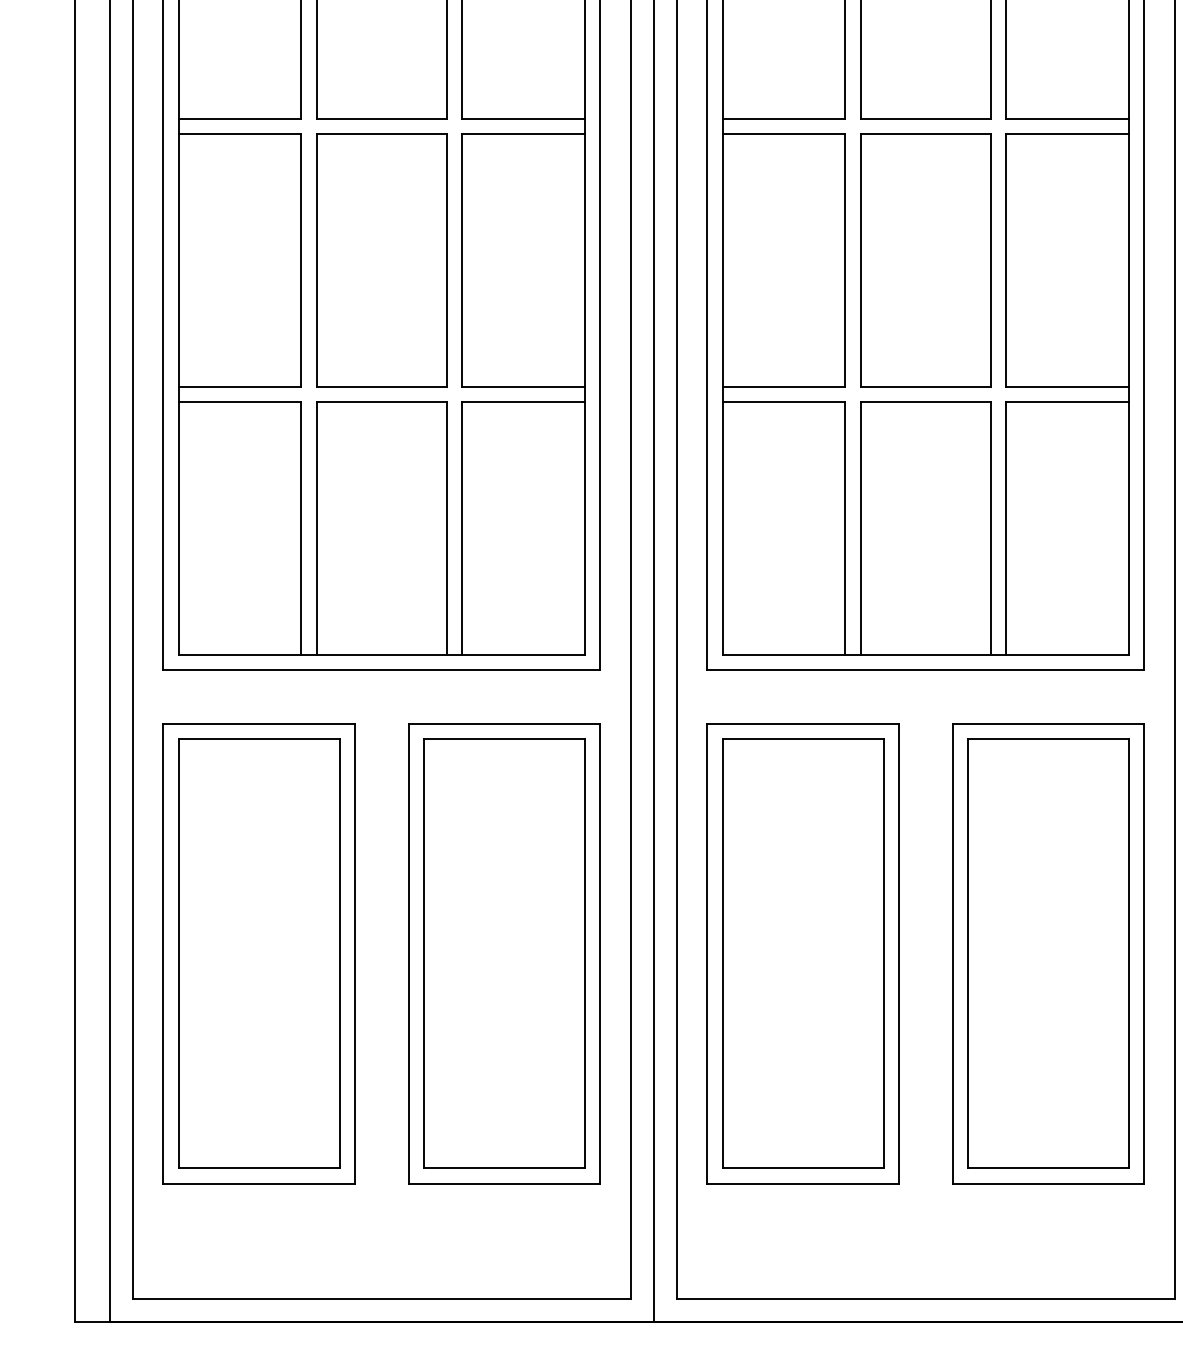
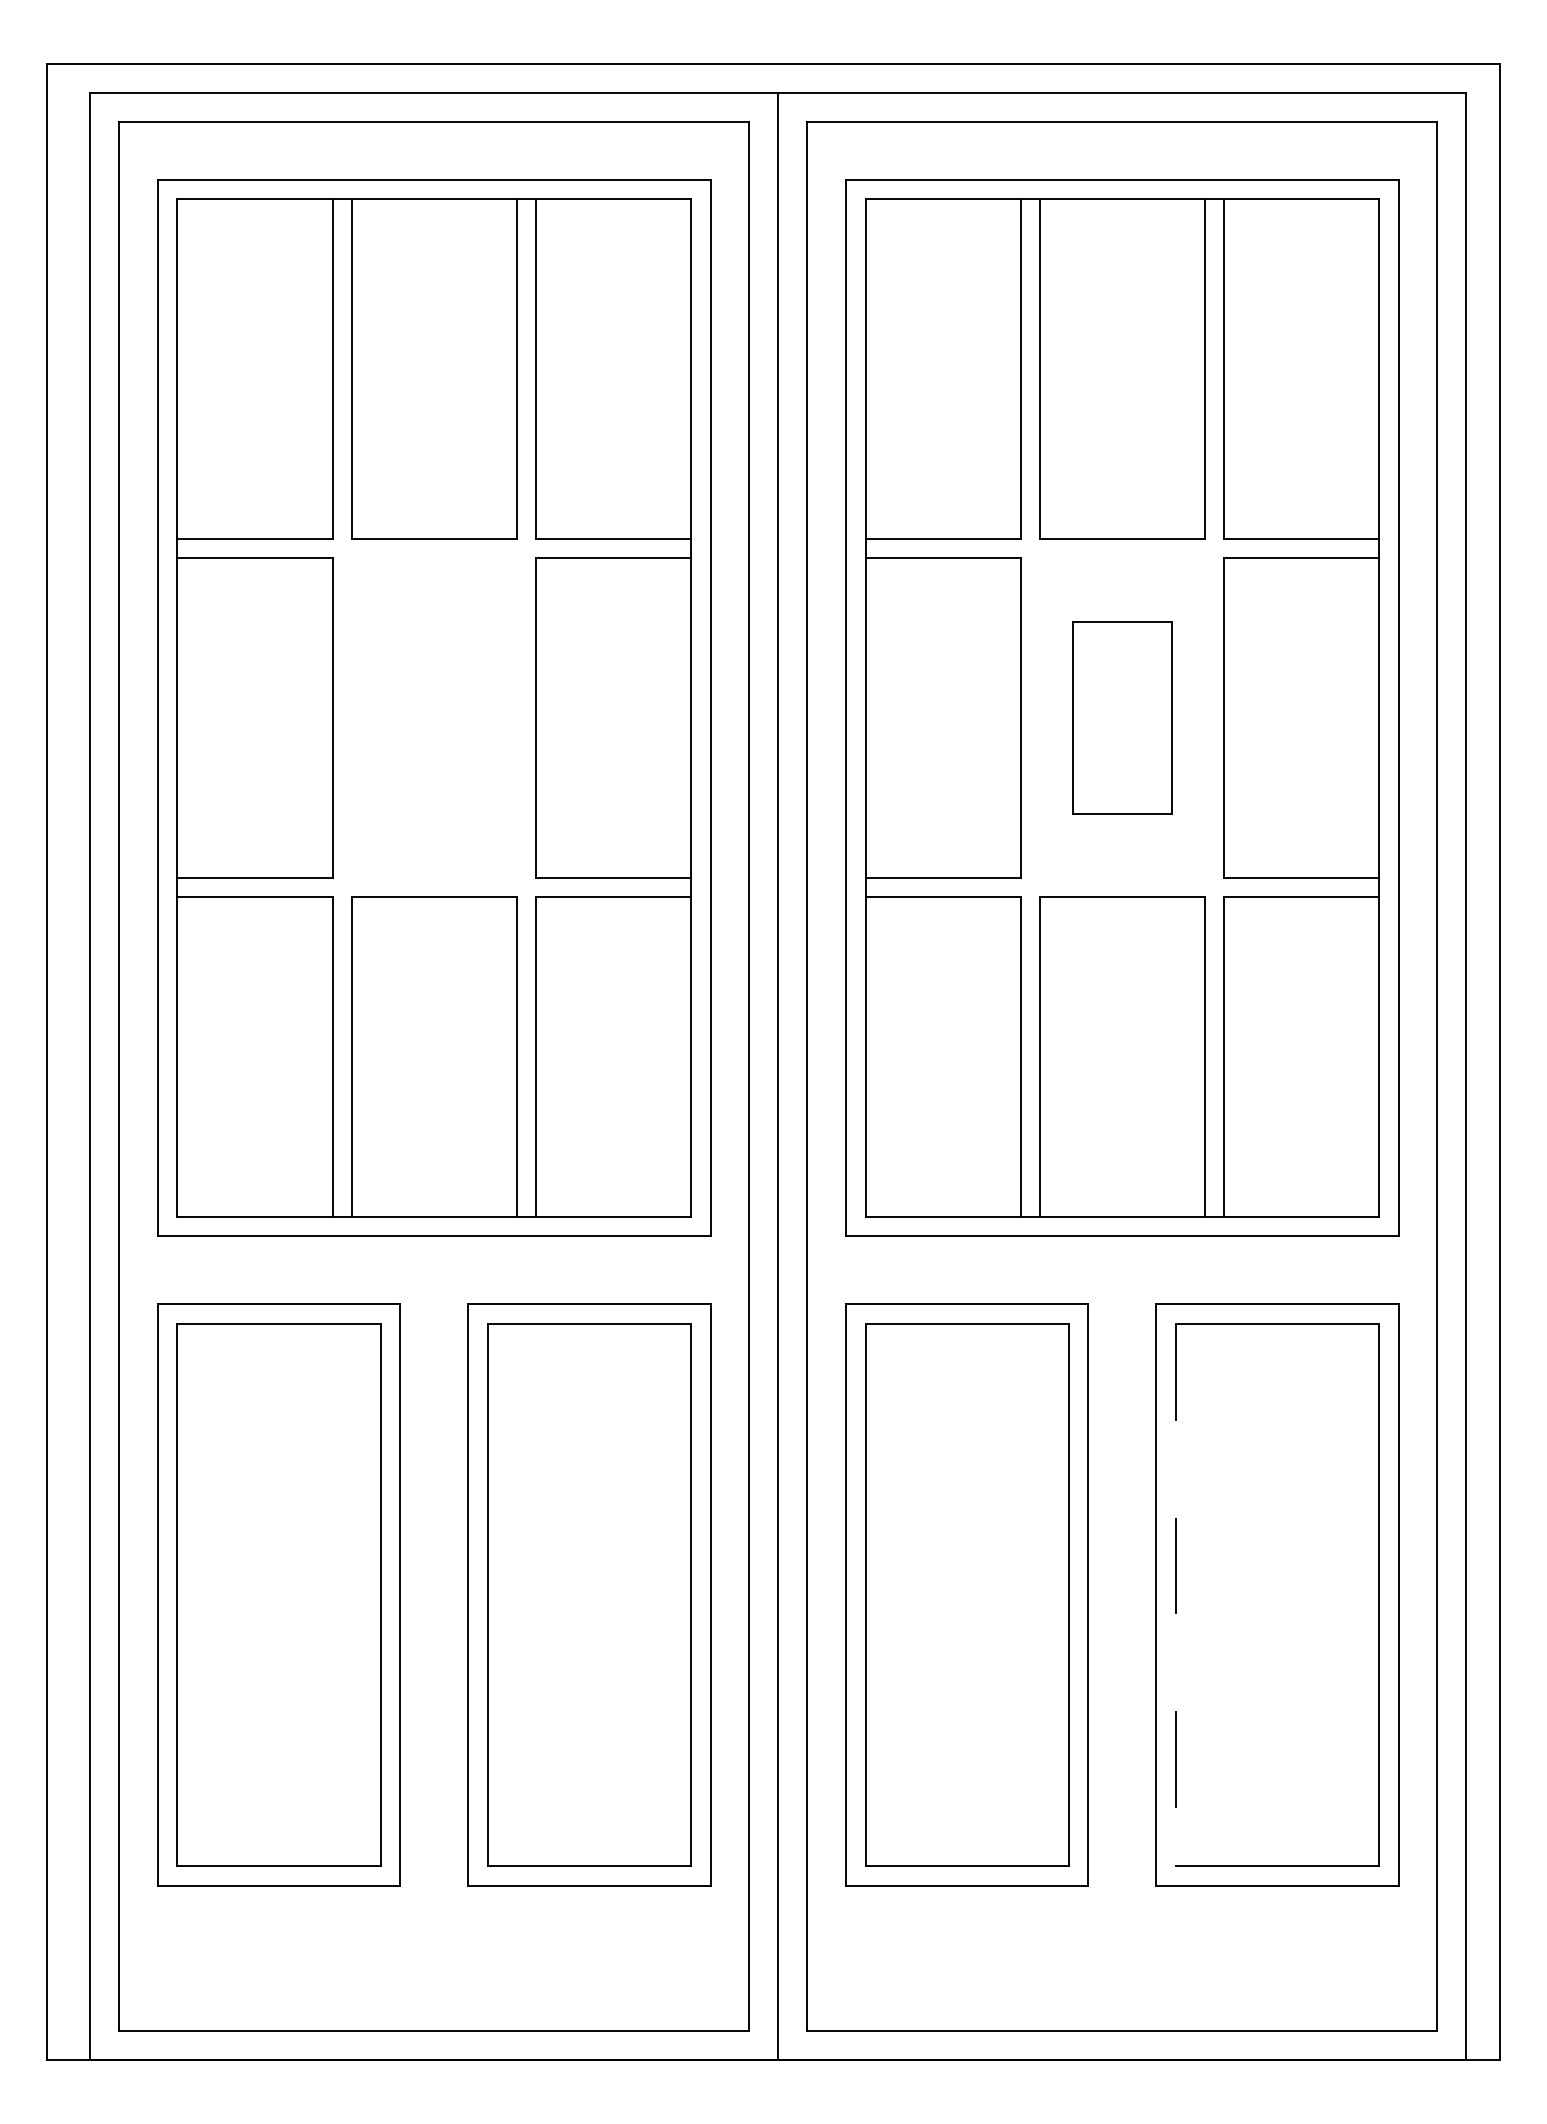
part: (382, 260) -> (434, 717), removed
part: (925, 260) -> (1122, 717), size x0.6
line: (967, 954) -> (1175, 1595), solid -> dashed

